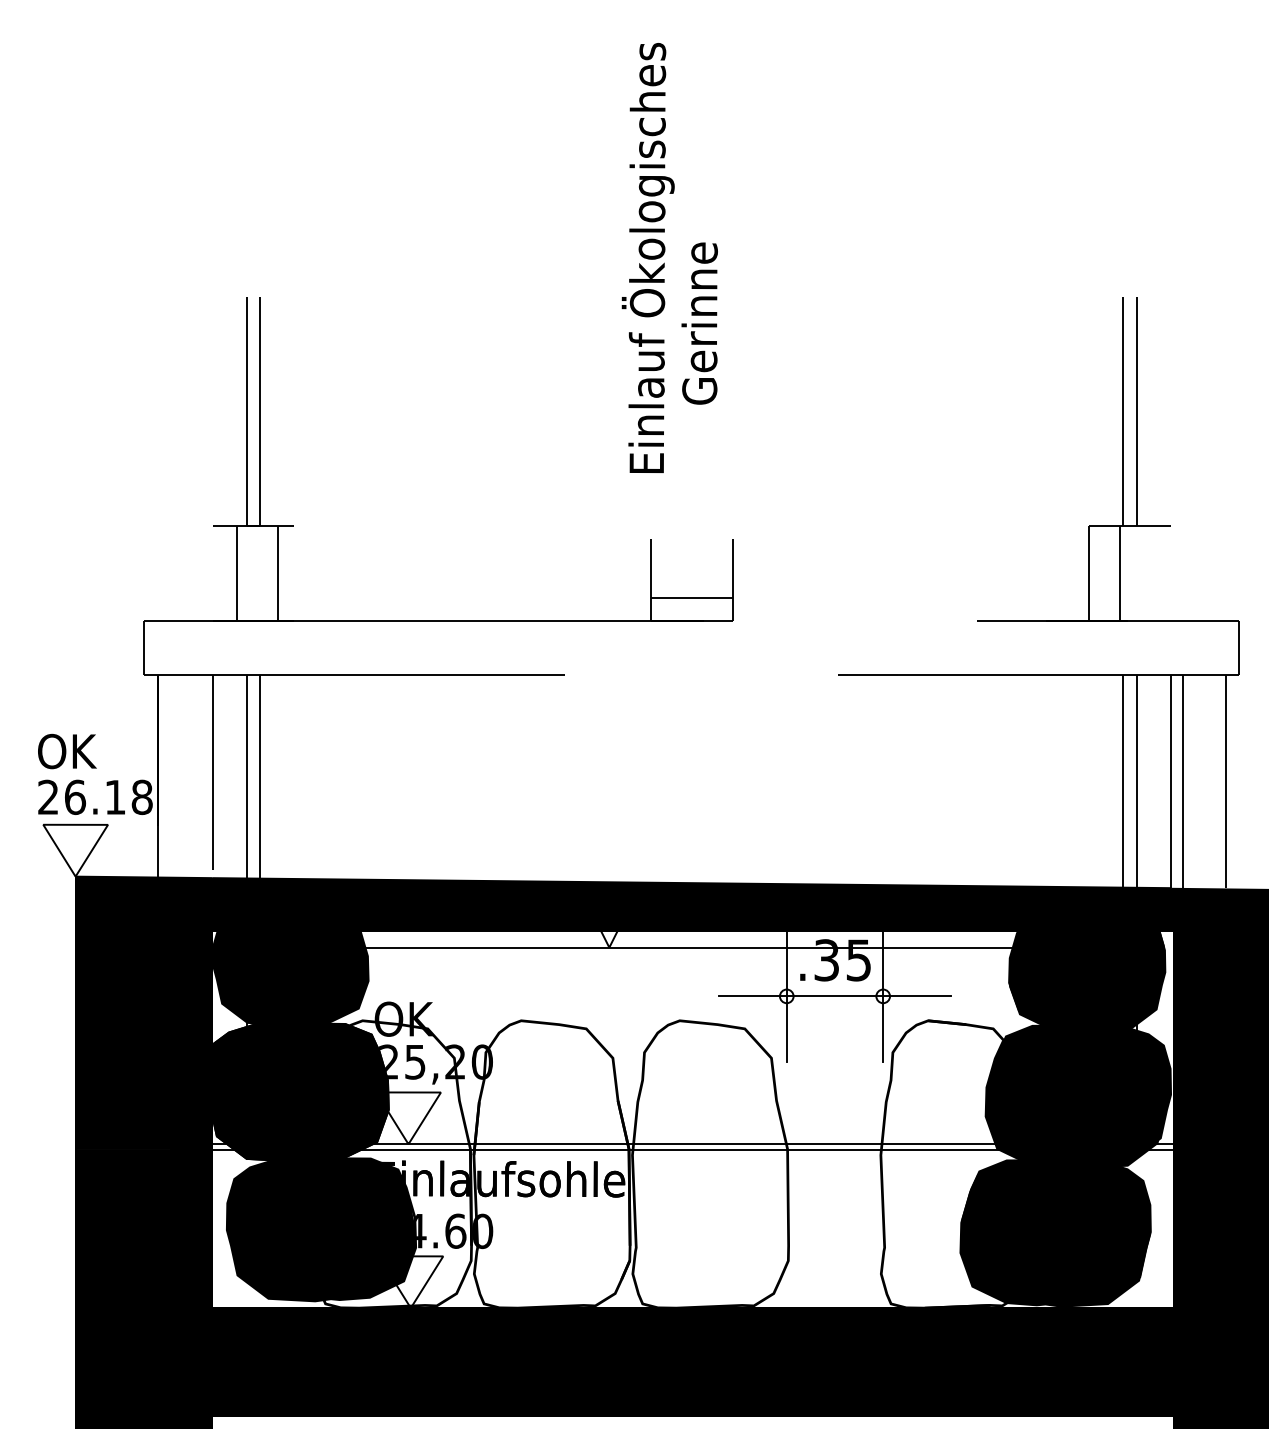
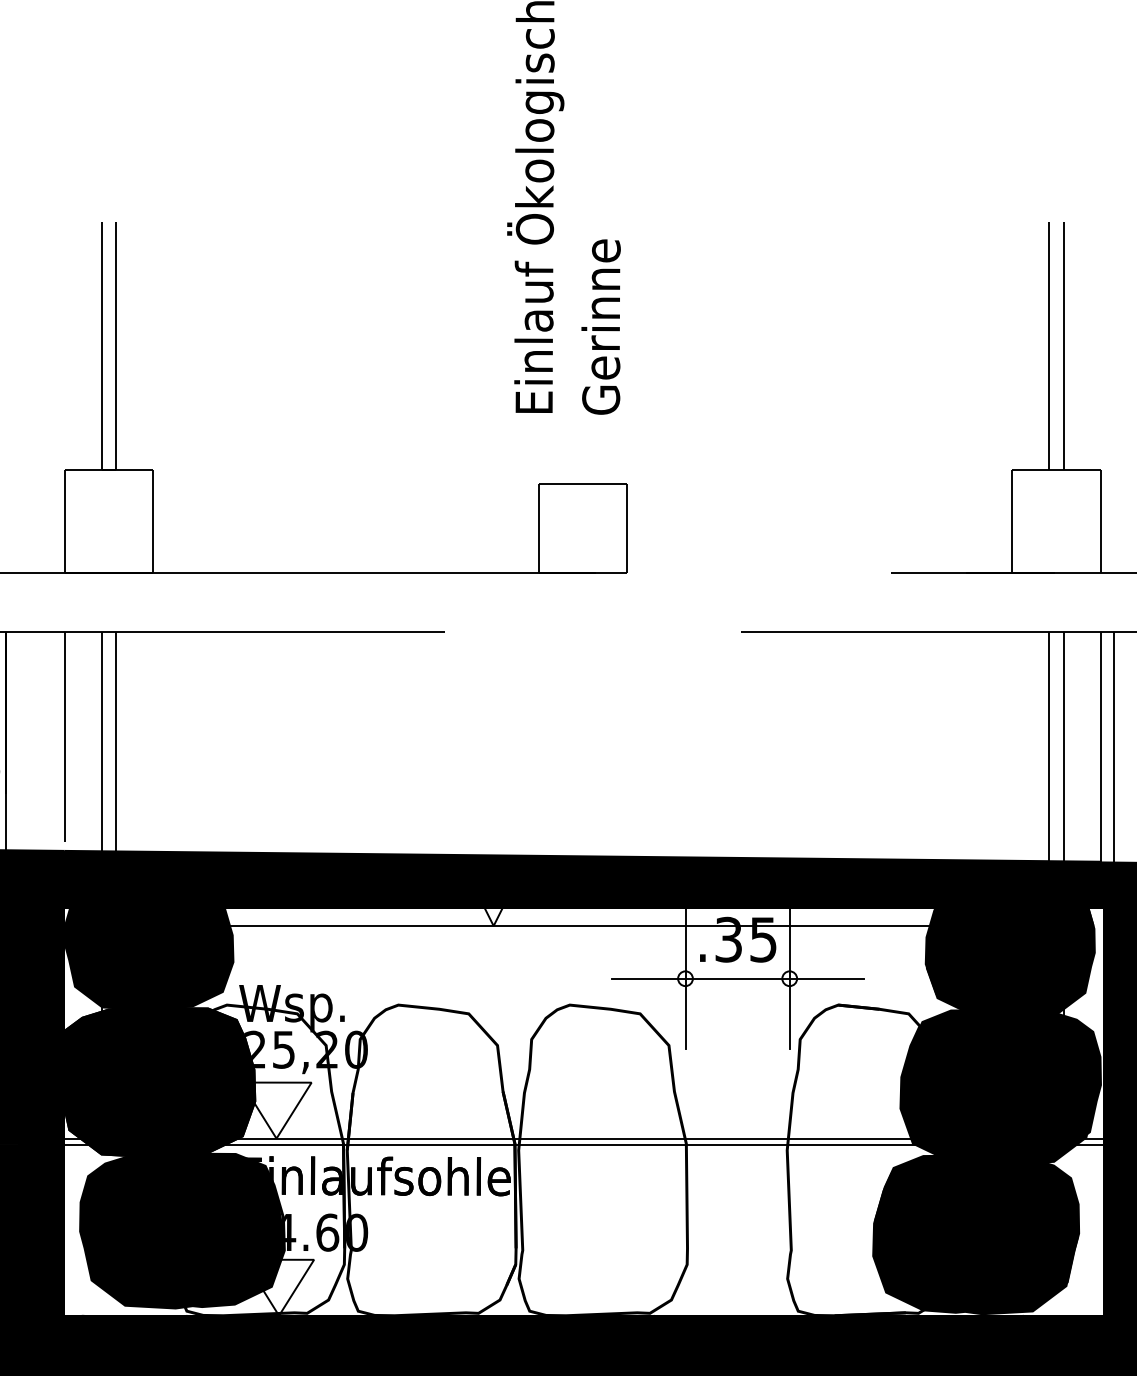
text: (699, 323) -> (600, 326), moved
line: (237, 573) -> (153, 521), moved
line: (277, 573) -> (64, 521), moved
line: (1120, 573) -> (1101, 521), moved
line: (691, 597) -> (582, 483), moved
text: (422, 1023) -> (291, 1008), OK -> Wsp.

